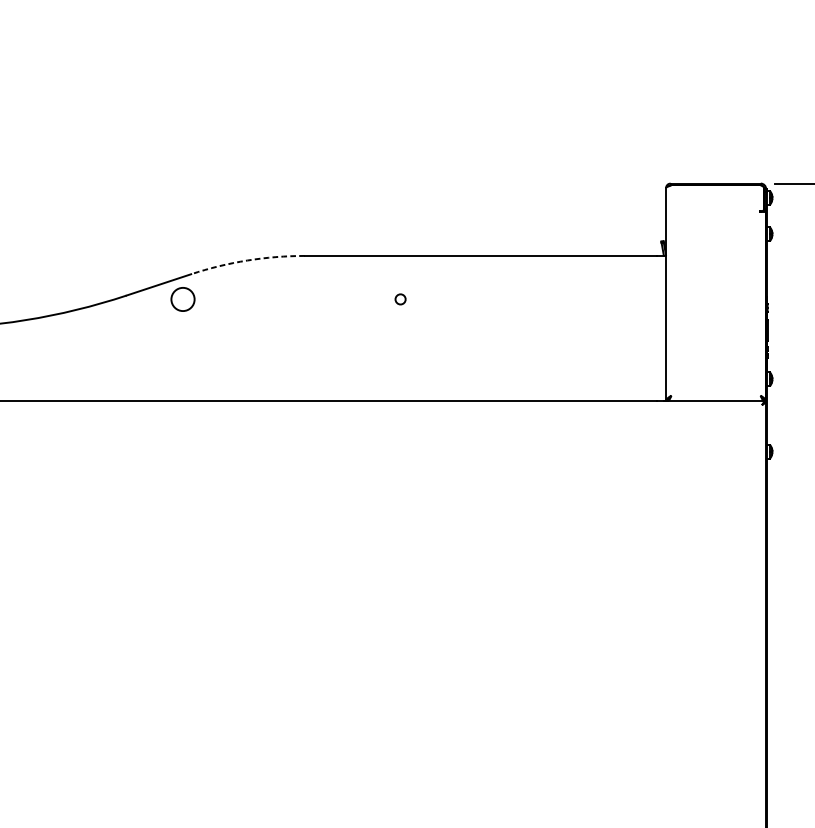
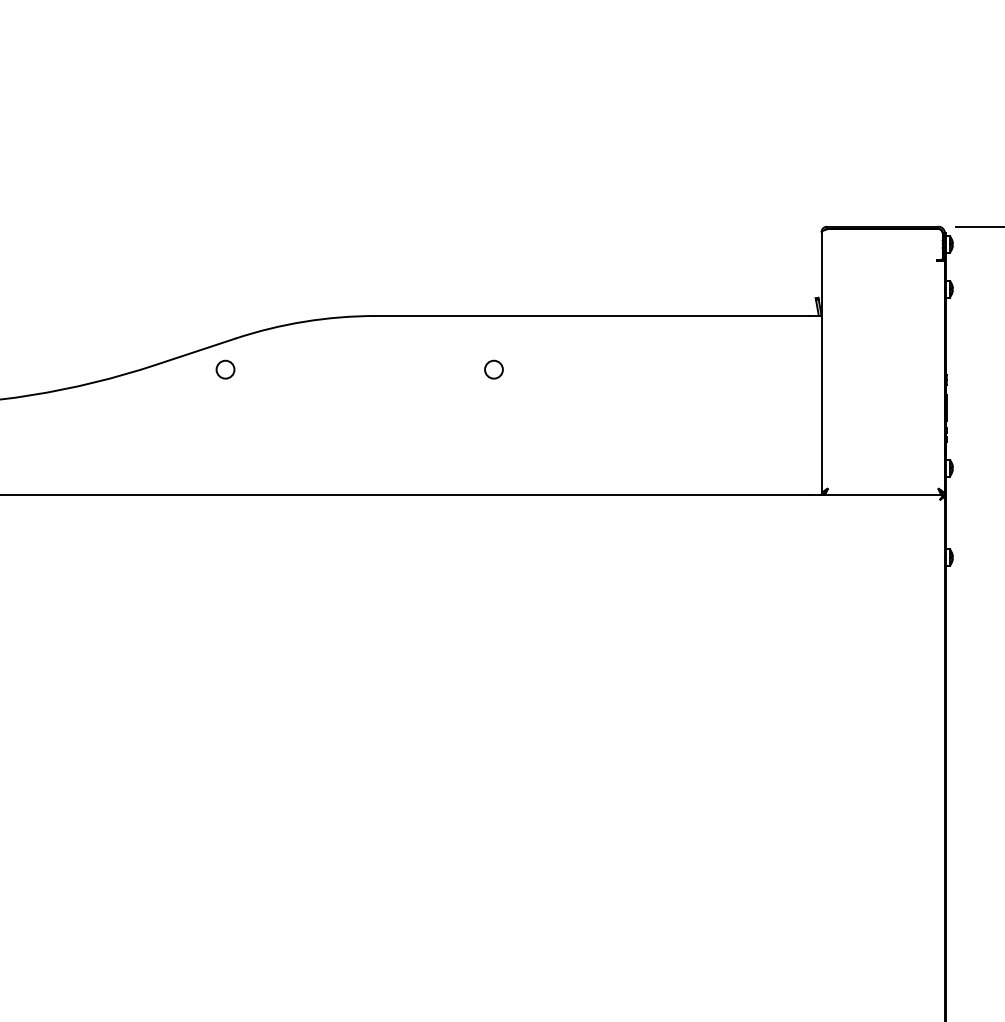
arc: (247, 260) -> (304, 321), dashed -> solid
circle: (182, 299) -> (225, 369), size x0.62
circle: (400, 299) -> (493, 369), size x1.43

